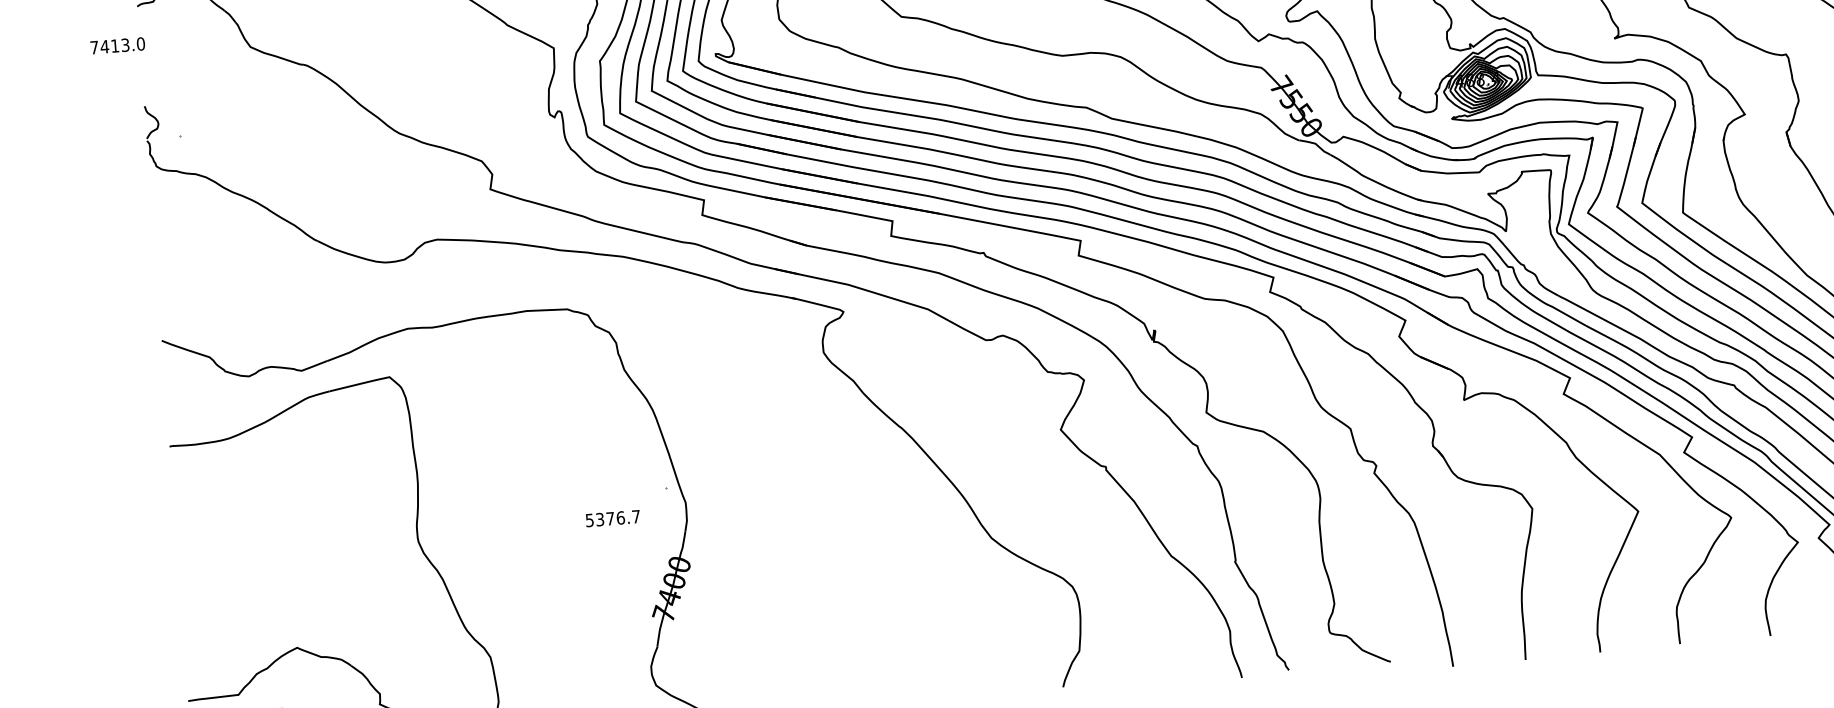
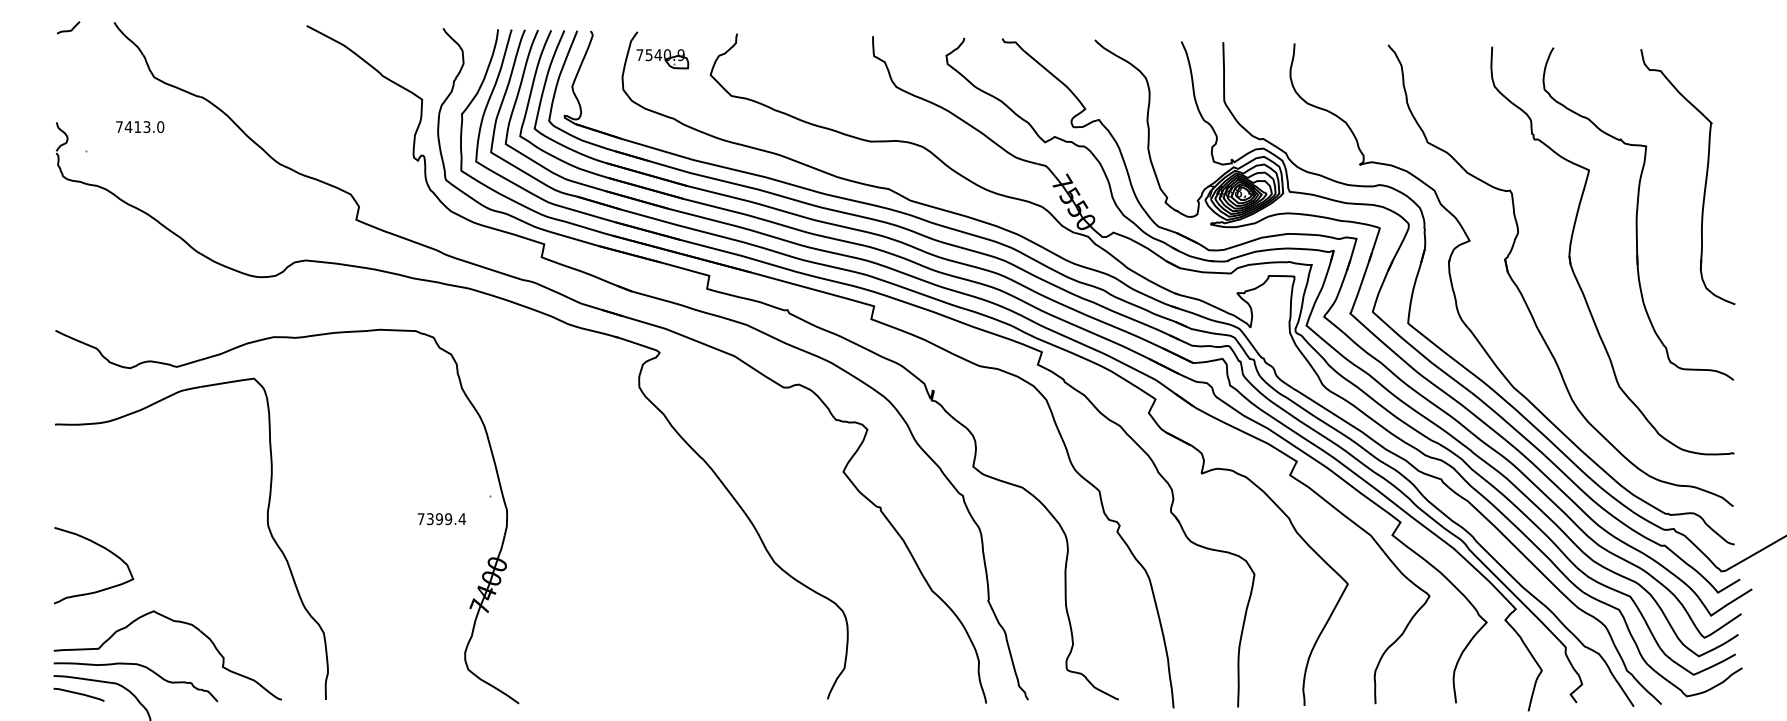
text: (118, 46) -> (140, 127), moved
text: (612, 519) -> (441, 519), 5376.7 -> 7399.4
curve: (238, 583) -> (106, 550), added

